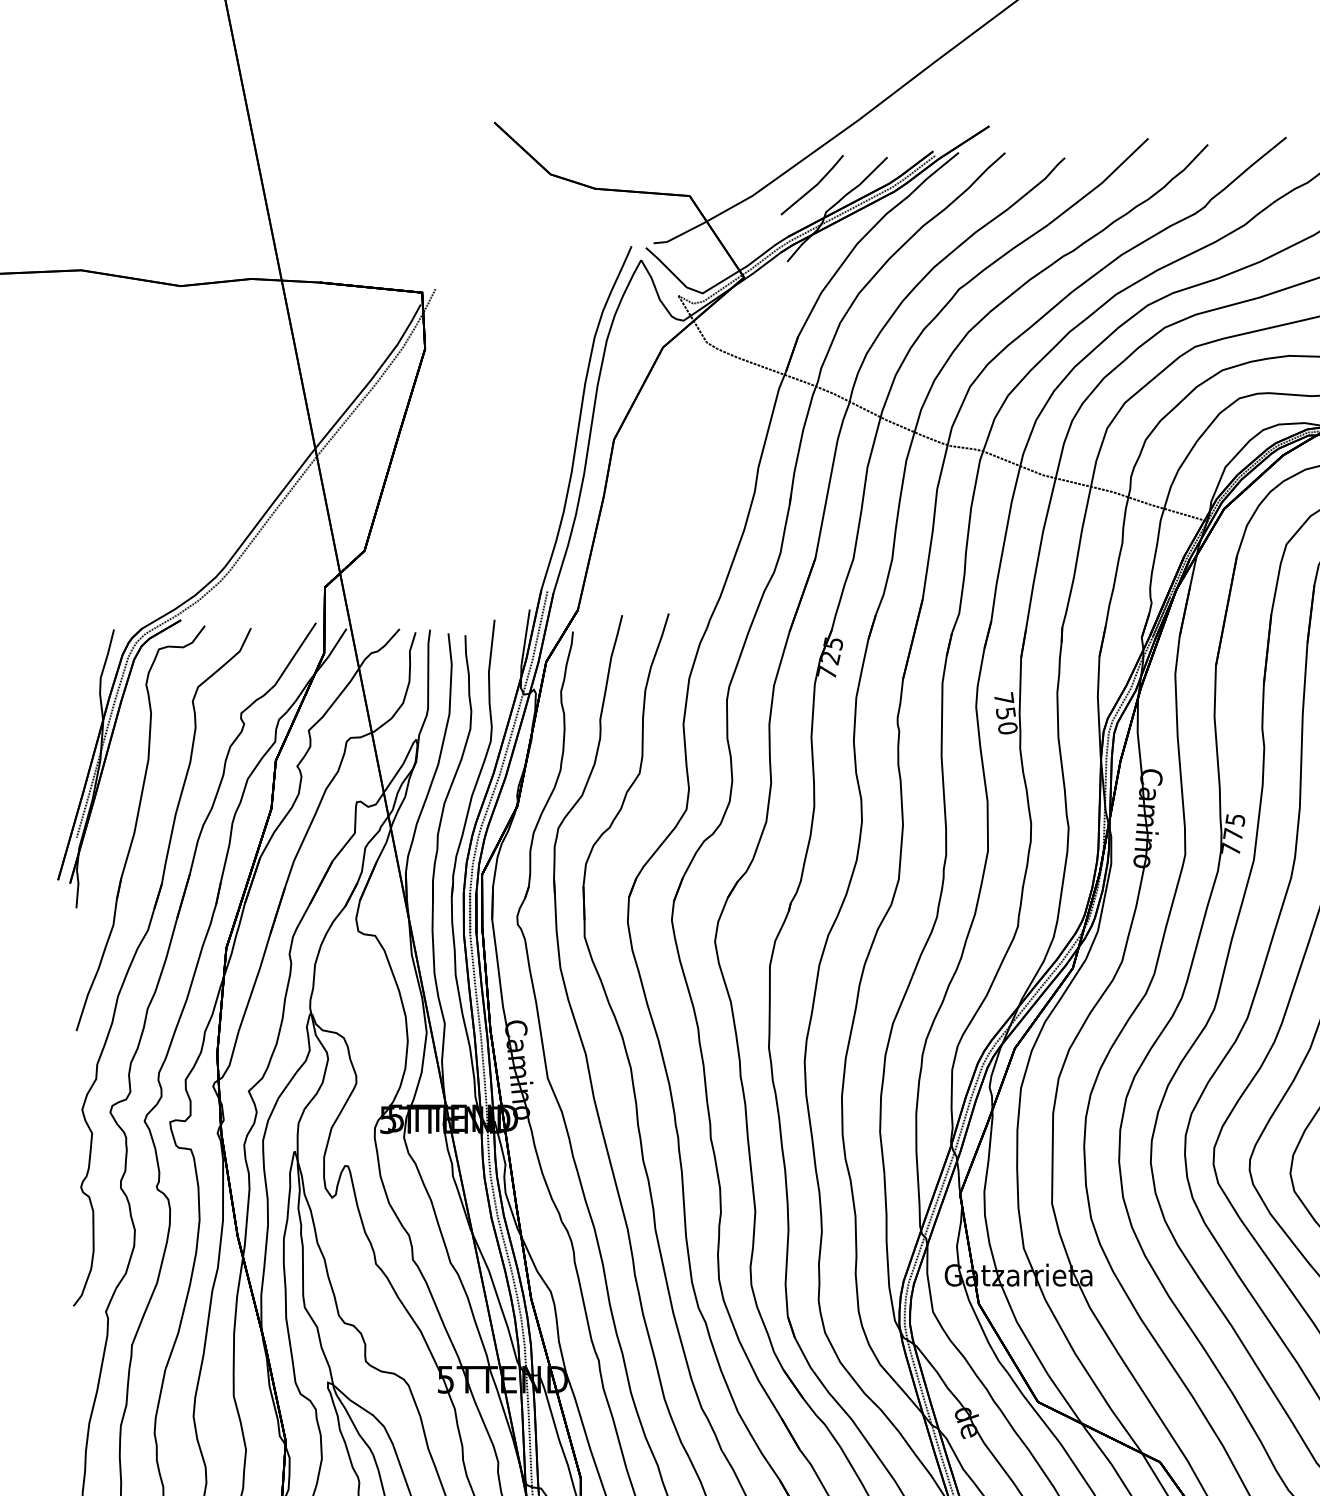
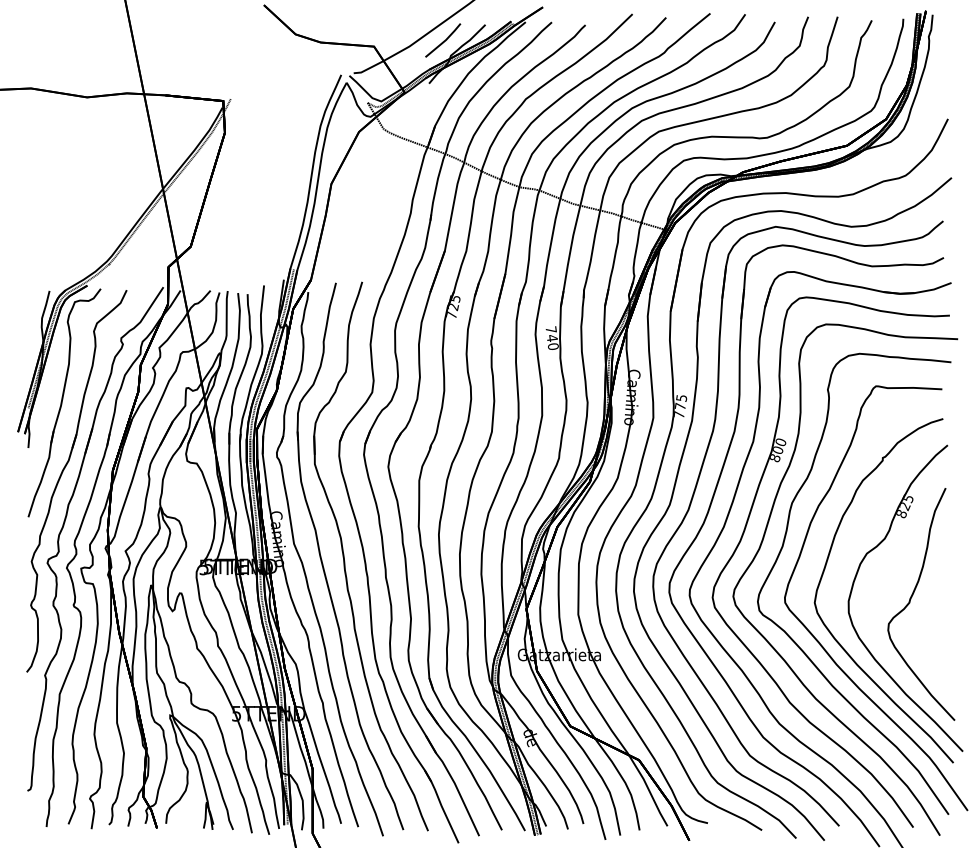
text: (1004, 713) -> (551, 338), 750 -> 740

